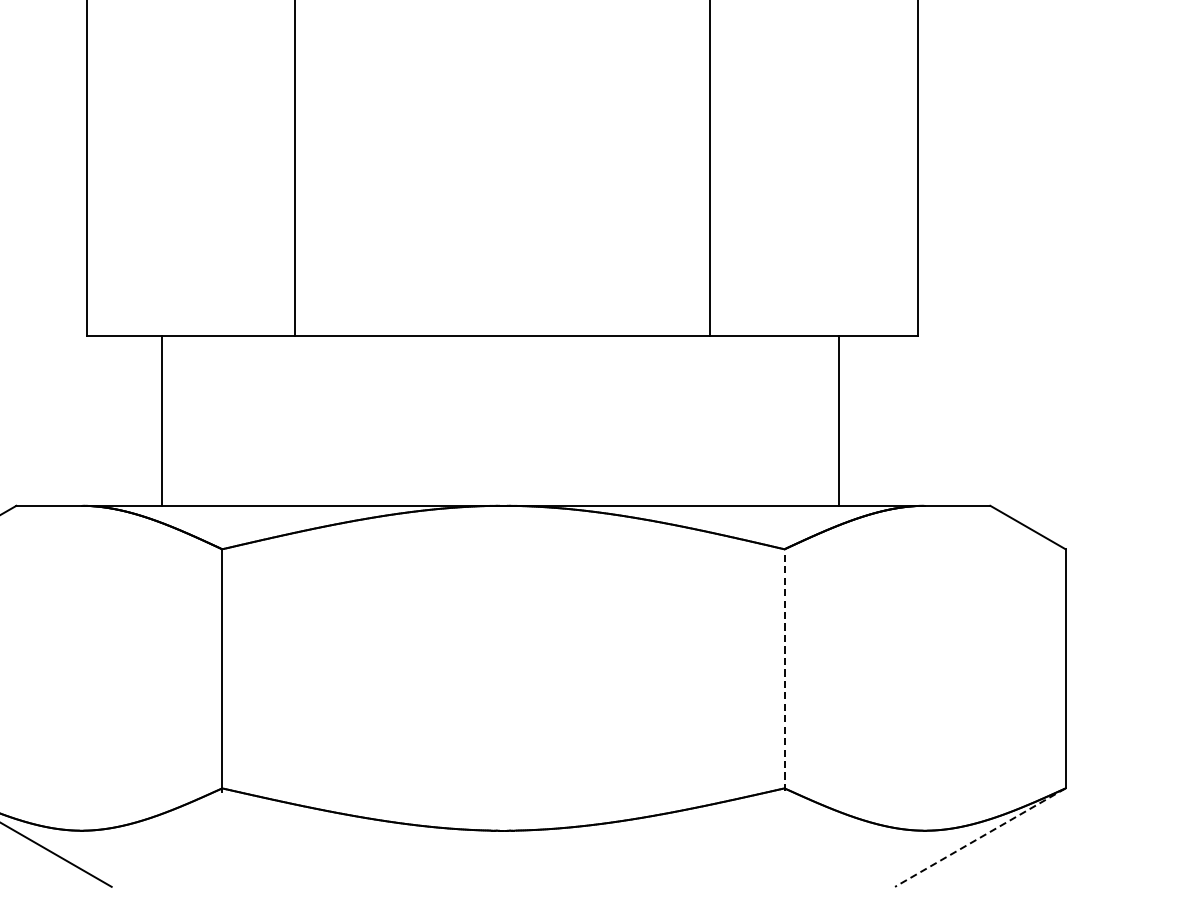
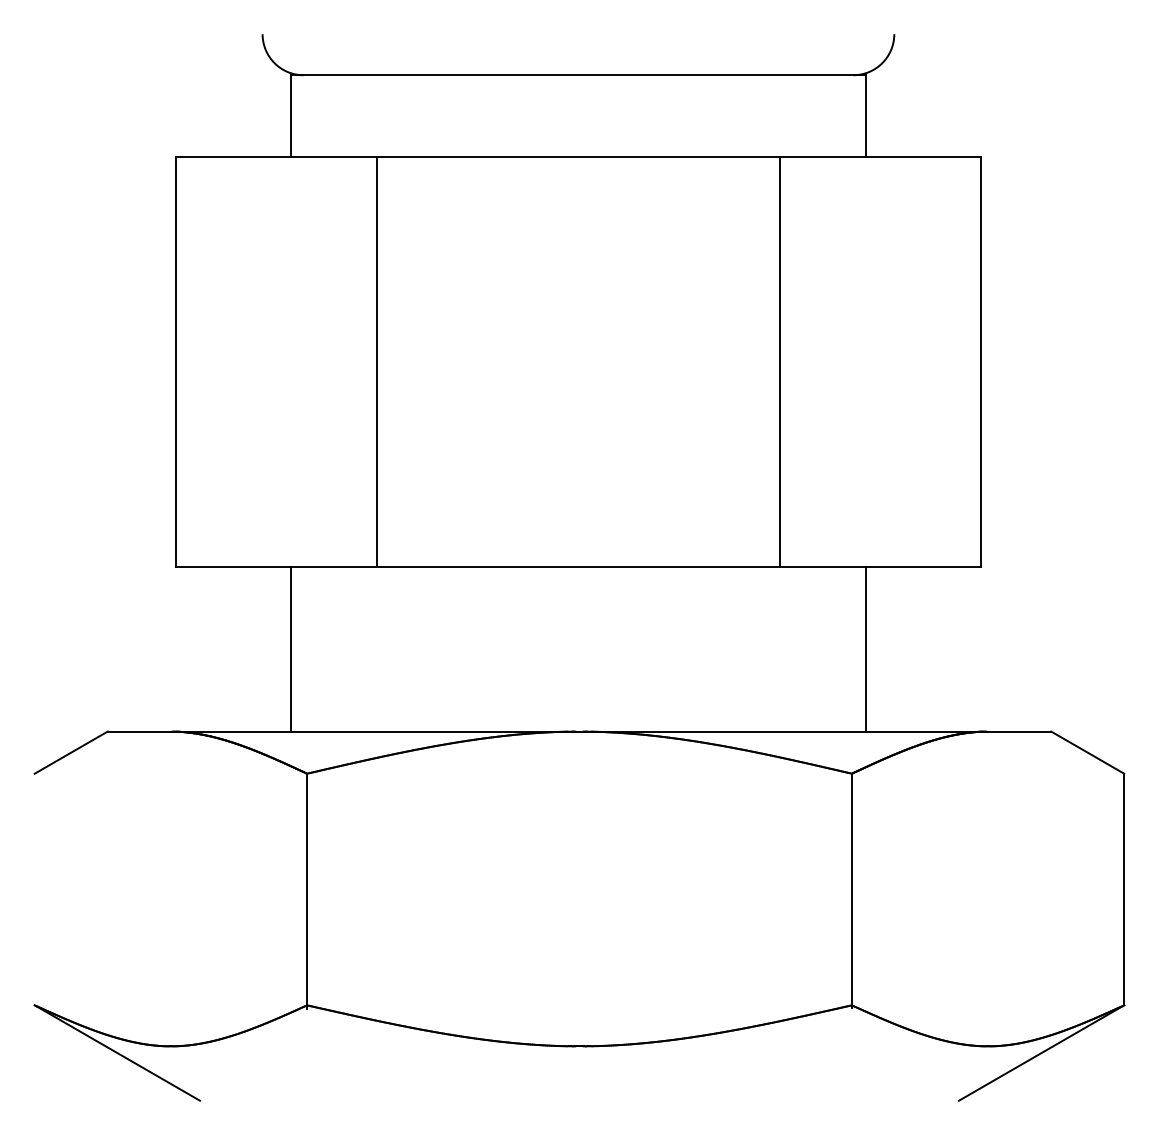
line: (161, 421) -> (291, 649), moved
line: (838, 421) -> (865, 649), moved
line: (784, 669) -> (851, 890), dashed -> solid
line: (980, 838) -> (1041, 1053), dashed -> solid

